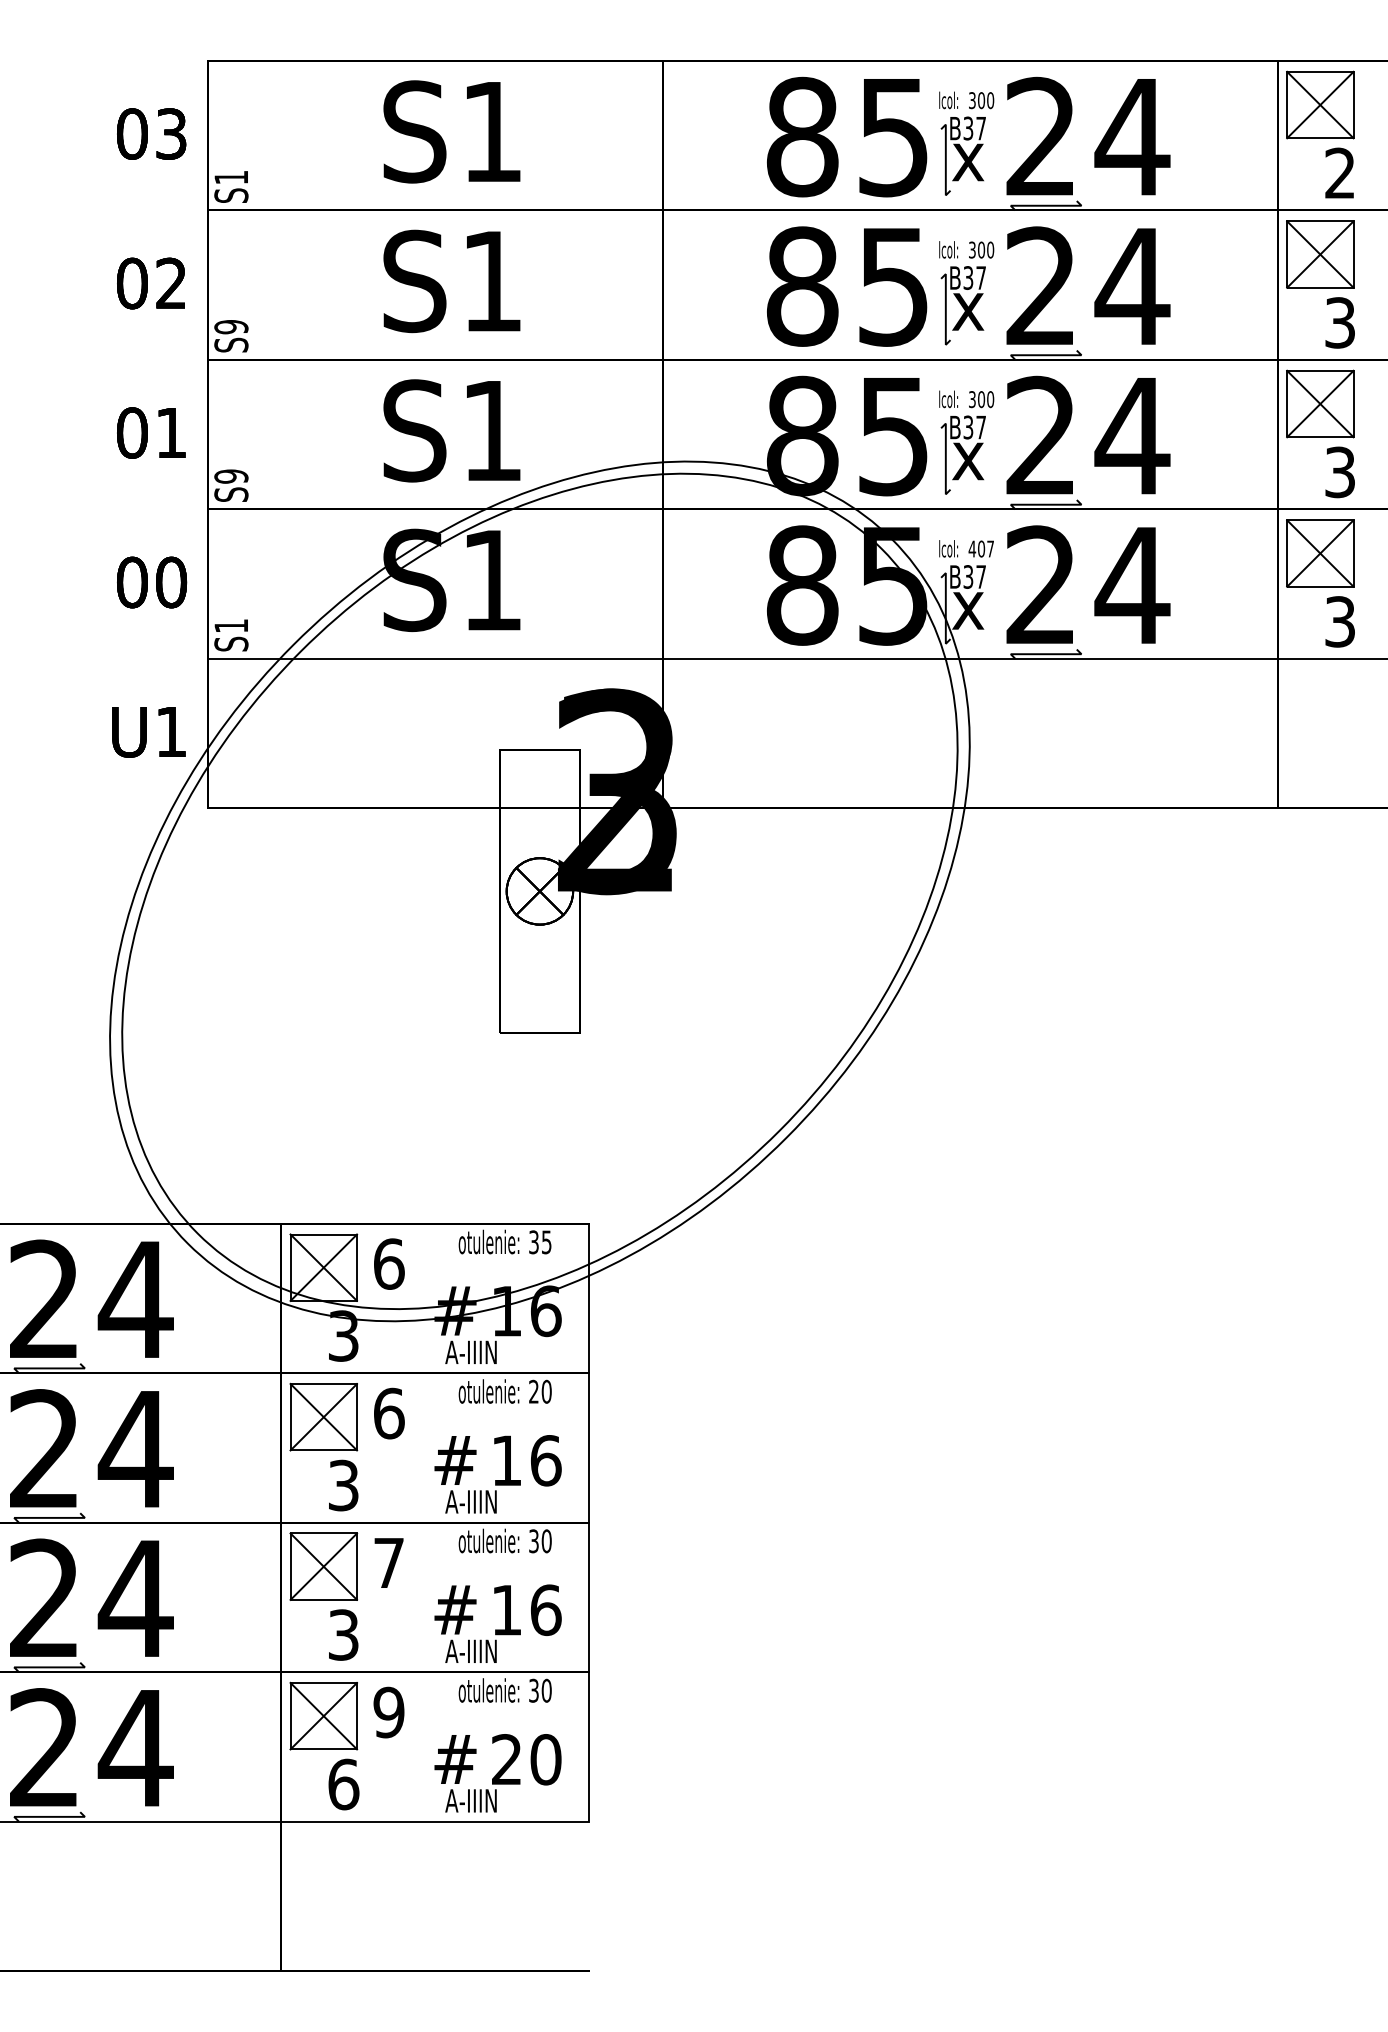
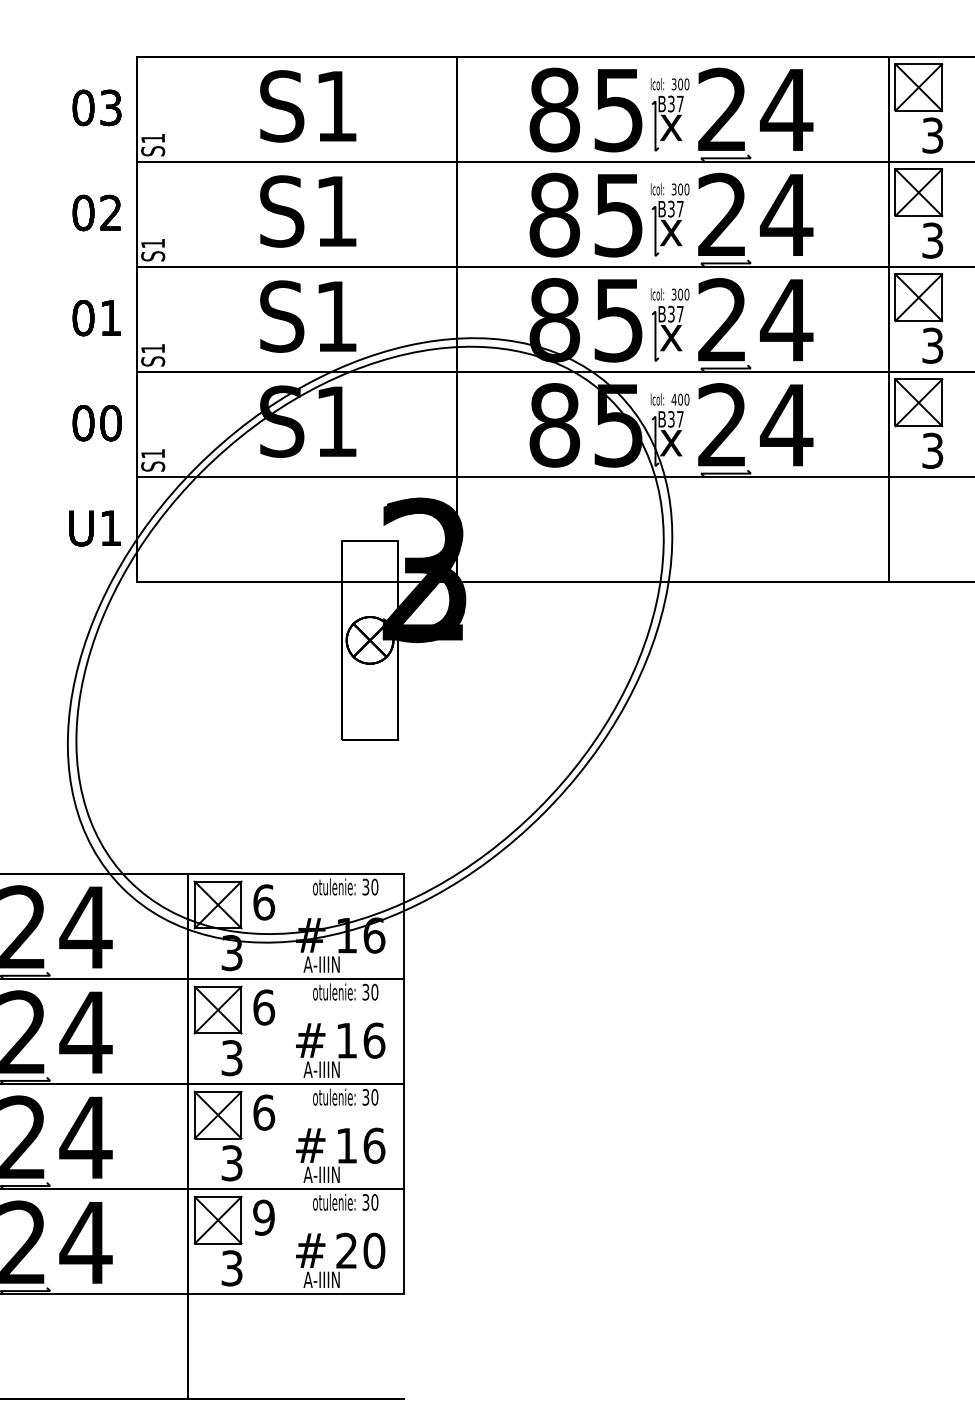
text: (1339, 173) -> (932, 135), 2 -> 3
text: (231, 327) -> (153, 243), S9 -> S1
text: (231, 476) -> (153, 348), S9 -> S1
text: (990, 548) -> (686, 399), 407 -> 400
text: (546, 1242) -> (374, 887), 35 -> 30
text: (533, 1391) -> (365, 992), 20 -> 30
text: (389, 1562) -> (264, 1112), 7 -> 6
text: (343, 1784) -> (231, 1268), 6 -> 3

